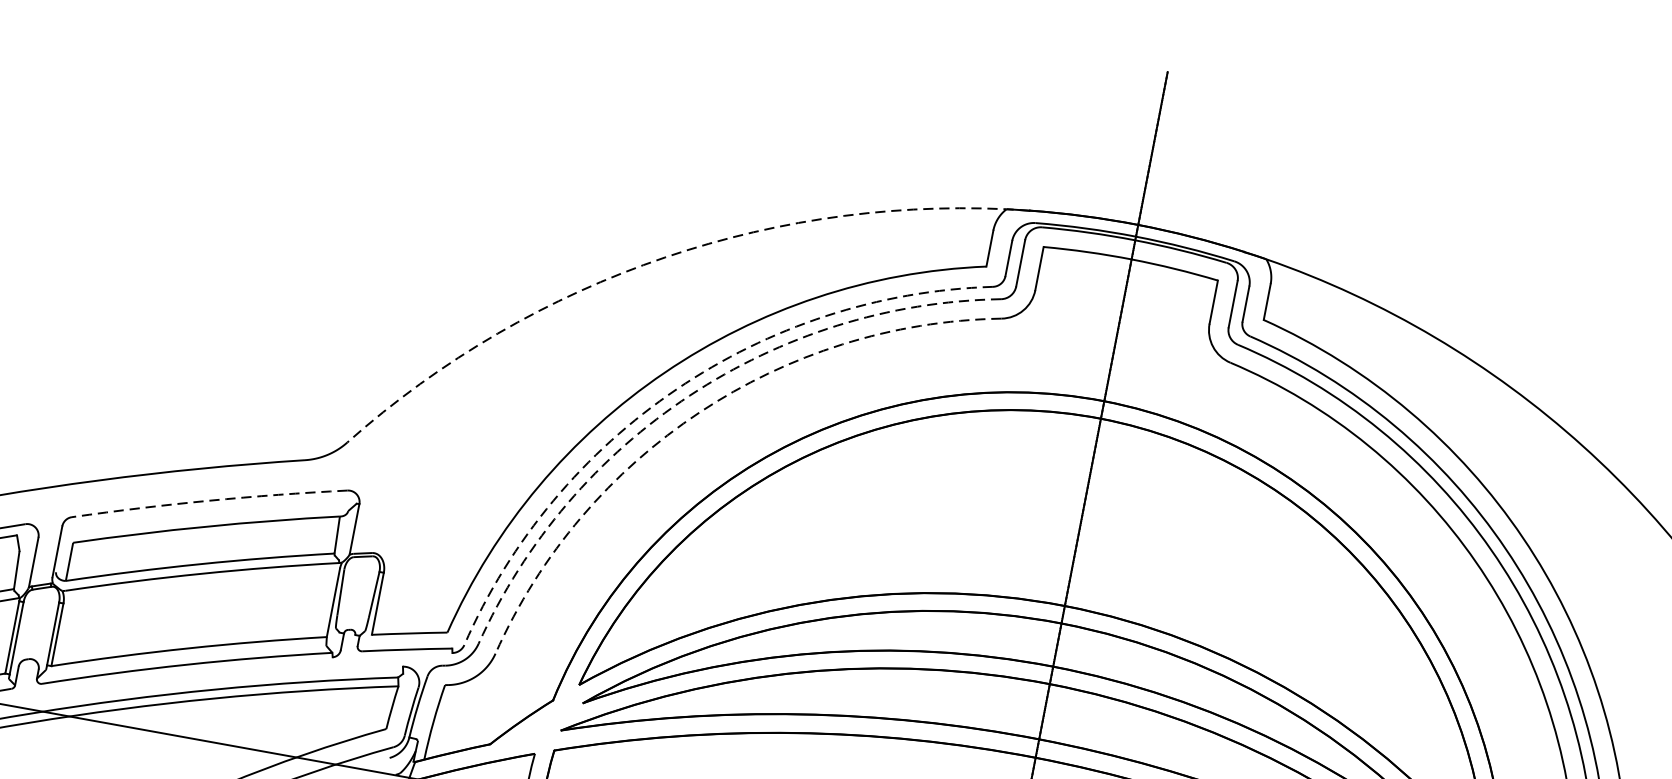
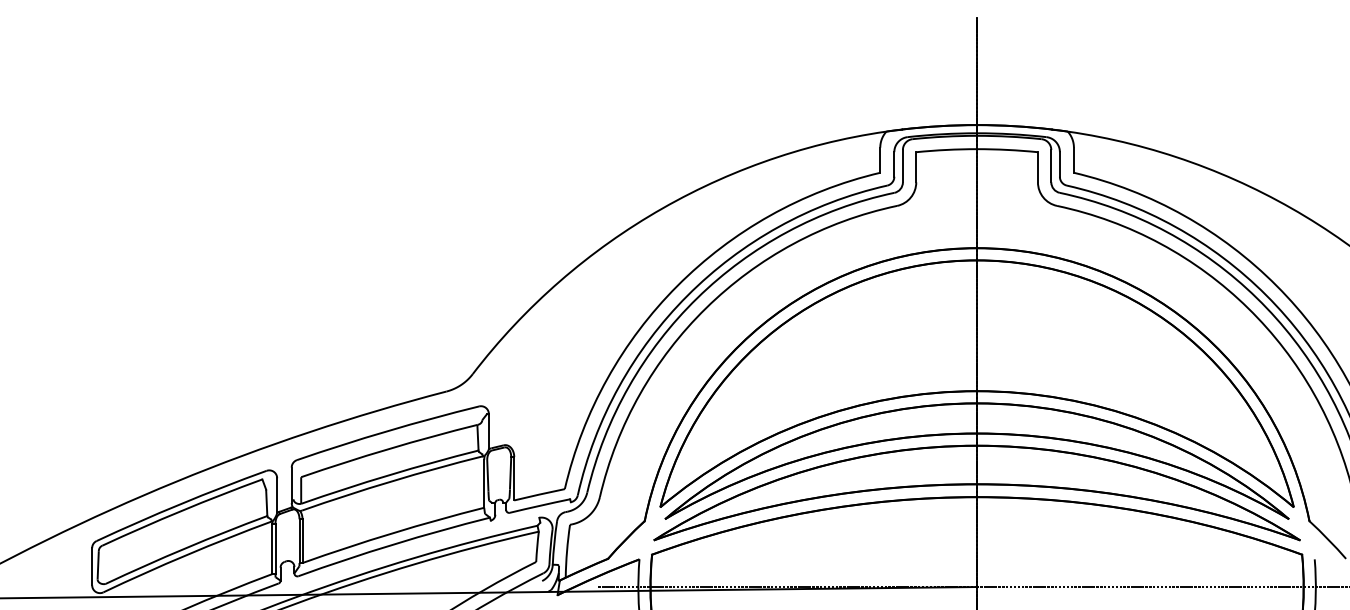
arc: (664, 257) -> (662, 208), dashed -> solid
arc: (676, 389) -> (687, 295), dashed -> solid
arc: (690, 396) -> (697, 298), dashed -> solid
arc: (700, 412) -> (706, 308), dashed -> solid
arc: (209, 501) -> (387, 431), dashed -> solid

